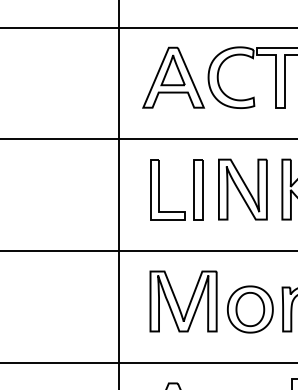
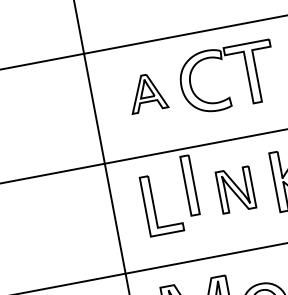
part: (173, 77) -> (146, 92), size x0.6
part: (198, 189) -> (189, 185), moved
part: (242, 189) -> (235, 190), size x0.7

